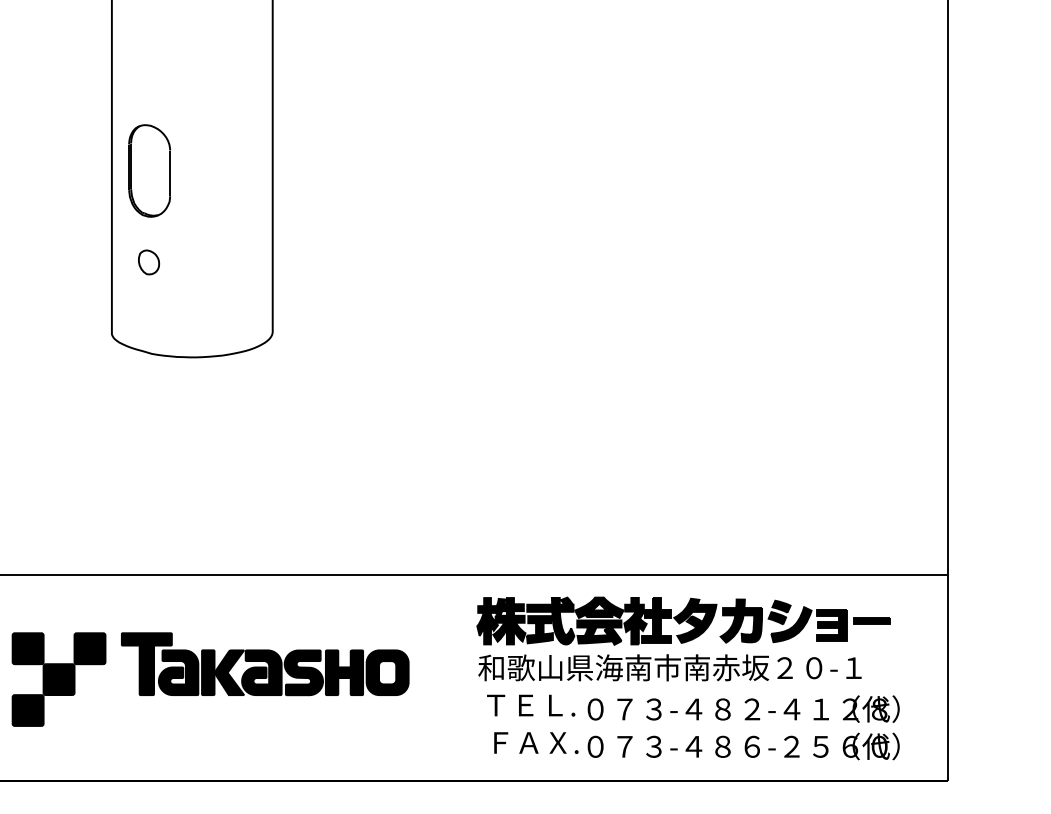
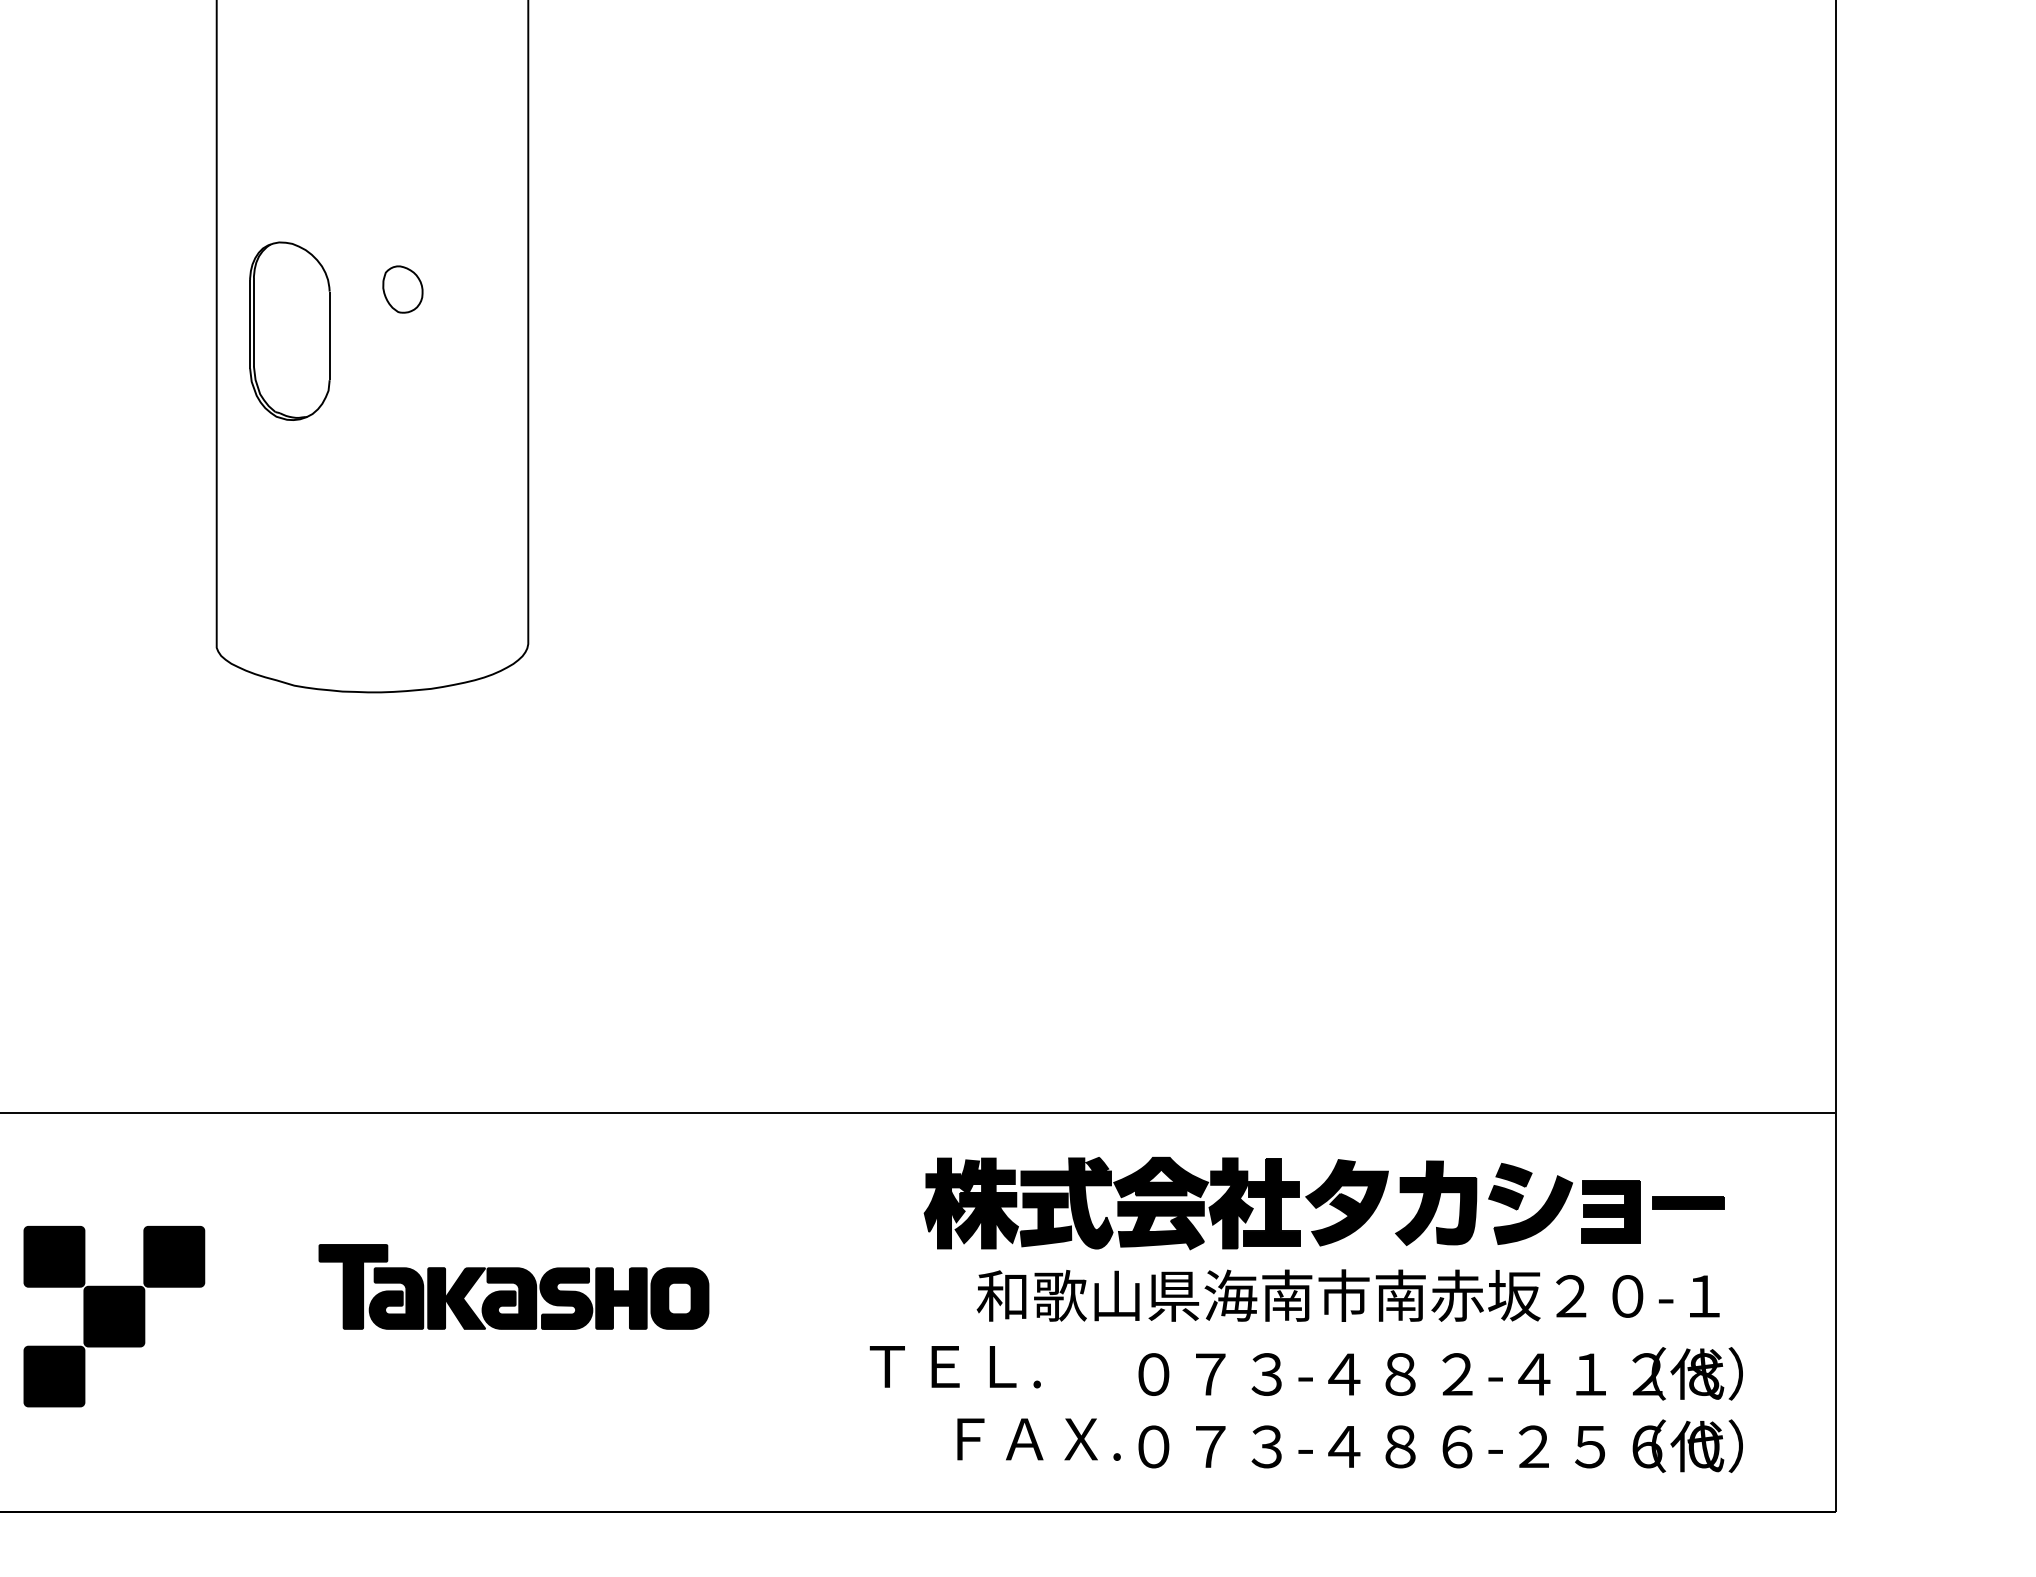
part: (148, 262) -> (401, 289), moved
part: (265, 664) -> (514, 1287), size x0.7
text: (669, 667) -> (1347, 1295), moved
text: (531, 705) -> (956, 1366), moved

